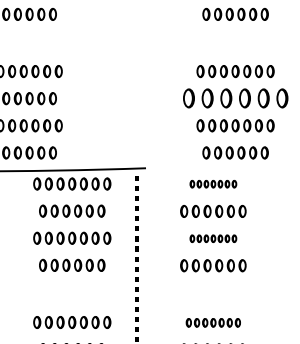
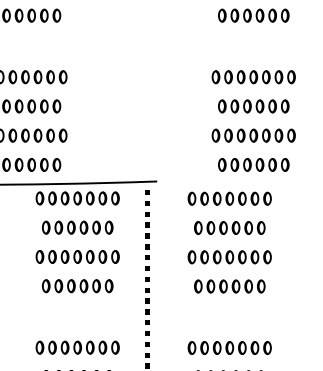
part: (235, 98) -> (253, 106), size x0.62
part: (213, 183) -> (229, 197), size x1.67
part: (213, 238) -> (229, 257), size x1.67
part: (213, 322) -> (229, 347), size x1.43

